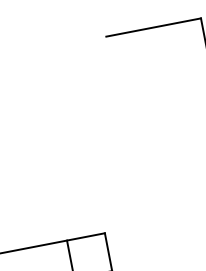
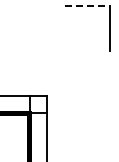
line: (155, 27) -> (88, 6), solid -> dashed

